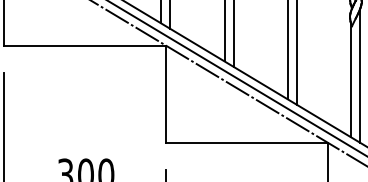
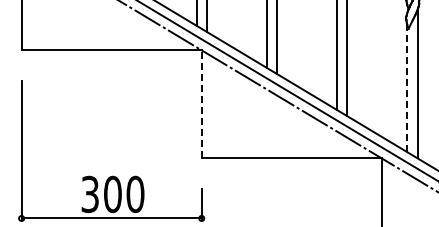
line: (351, 79) -> (407, 88), solid -> dashed
line: (165, 93) -> (201, 103), solid -> dashed

